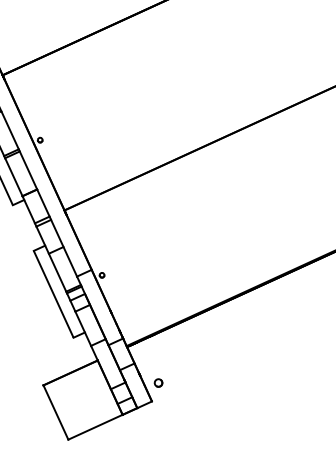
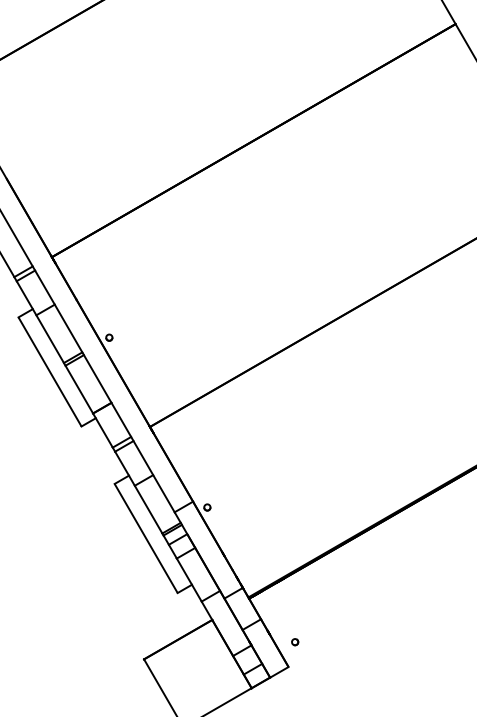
part: (158, 383) -> (295, 642), size x0.62

